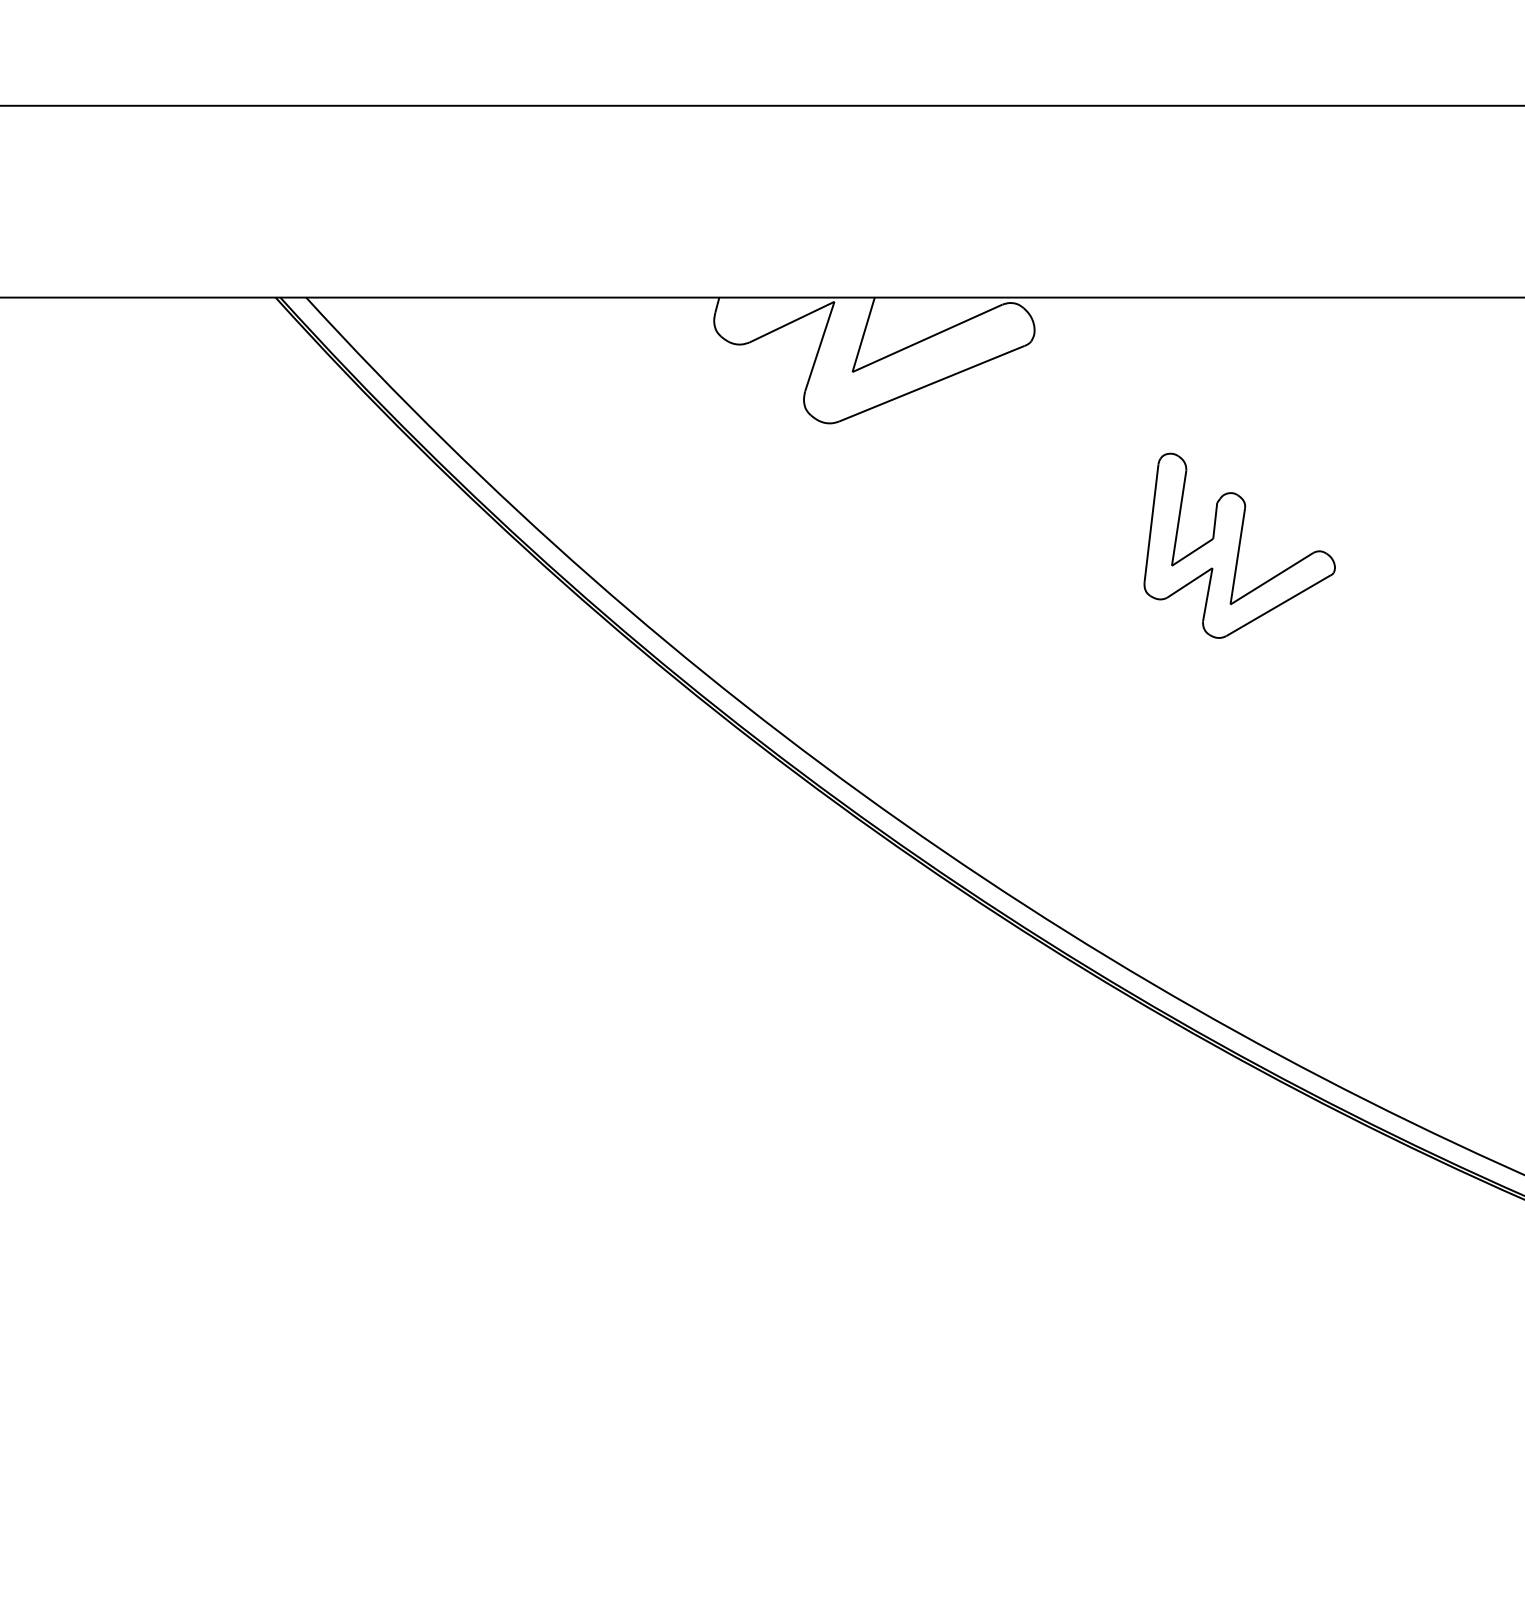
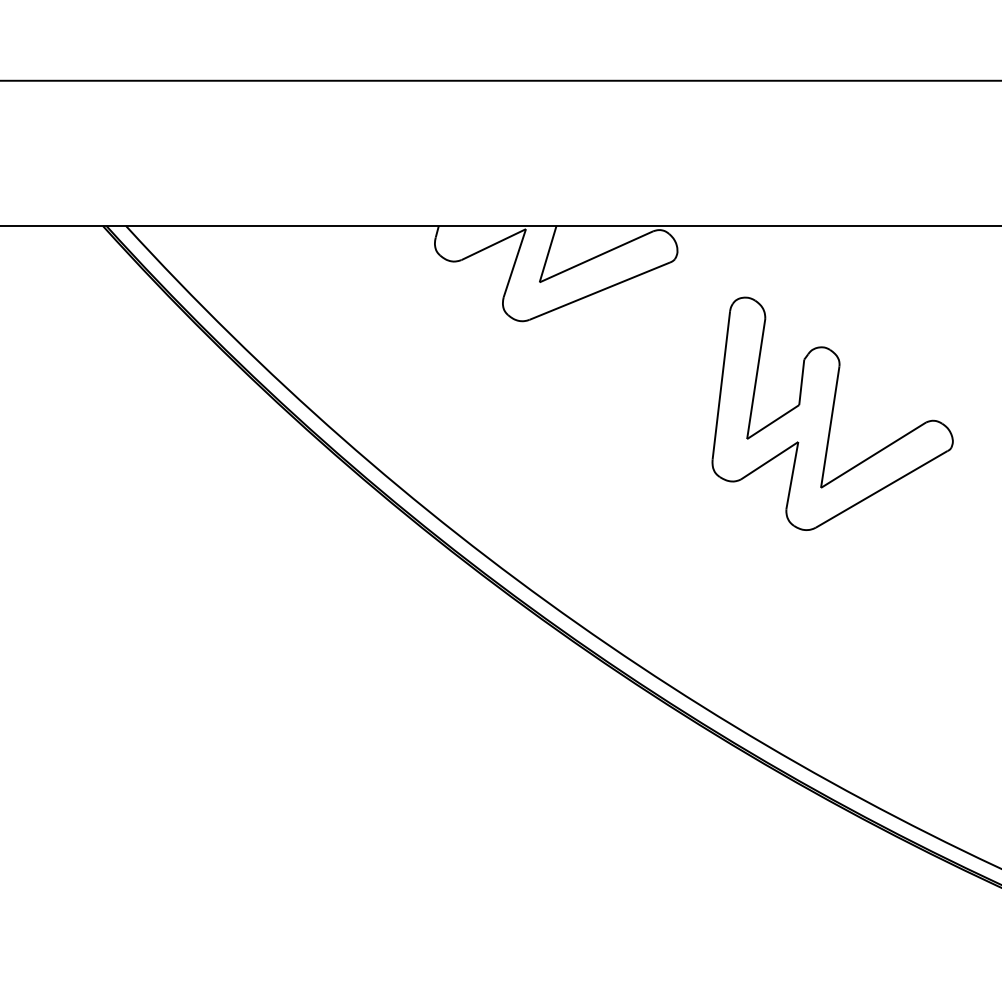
part: (1239, 545) -> (832, 413), size x1.67

